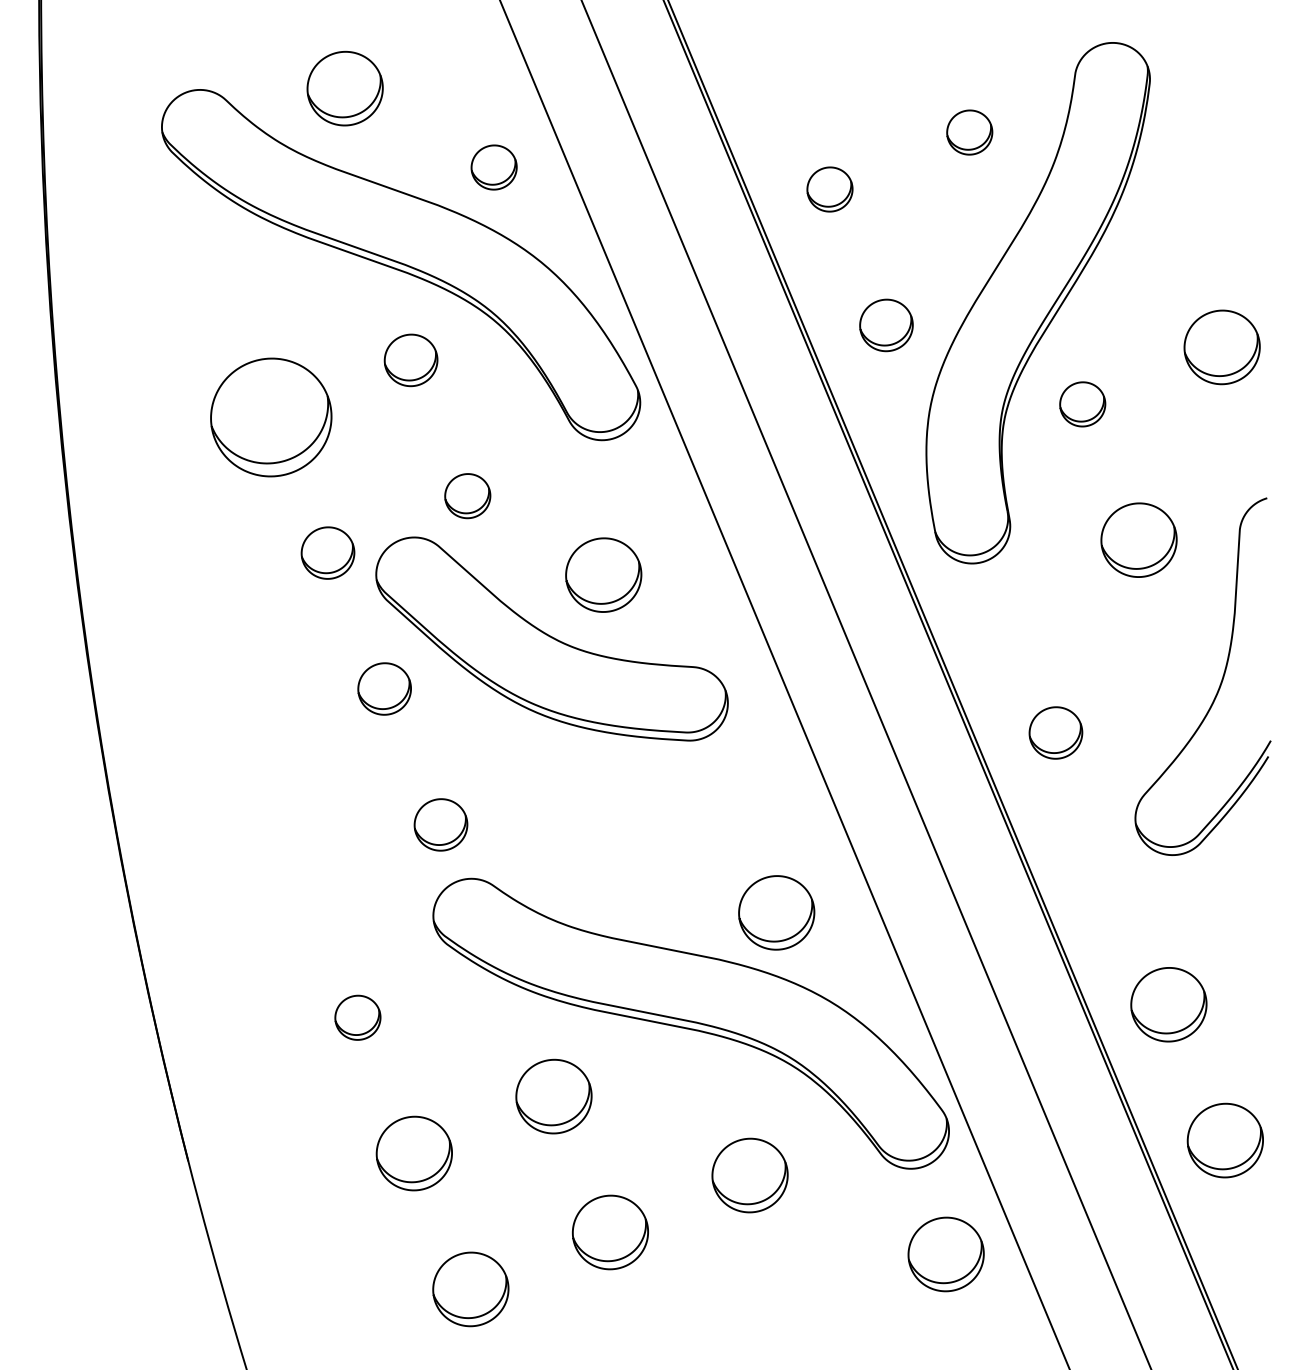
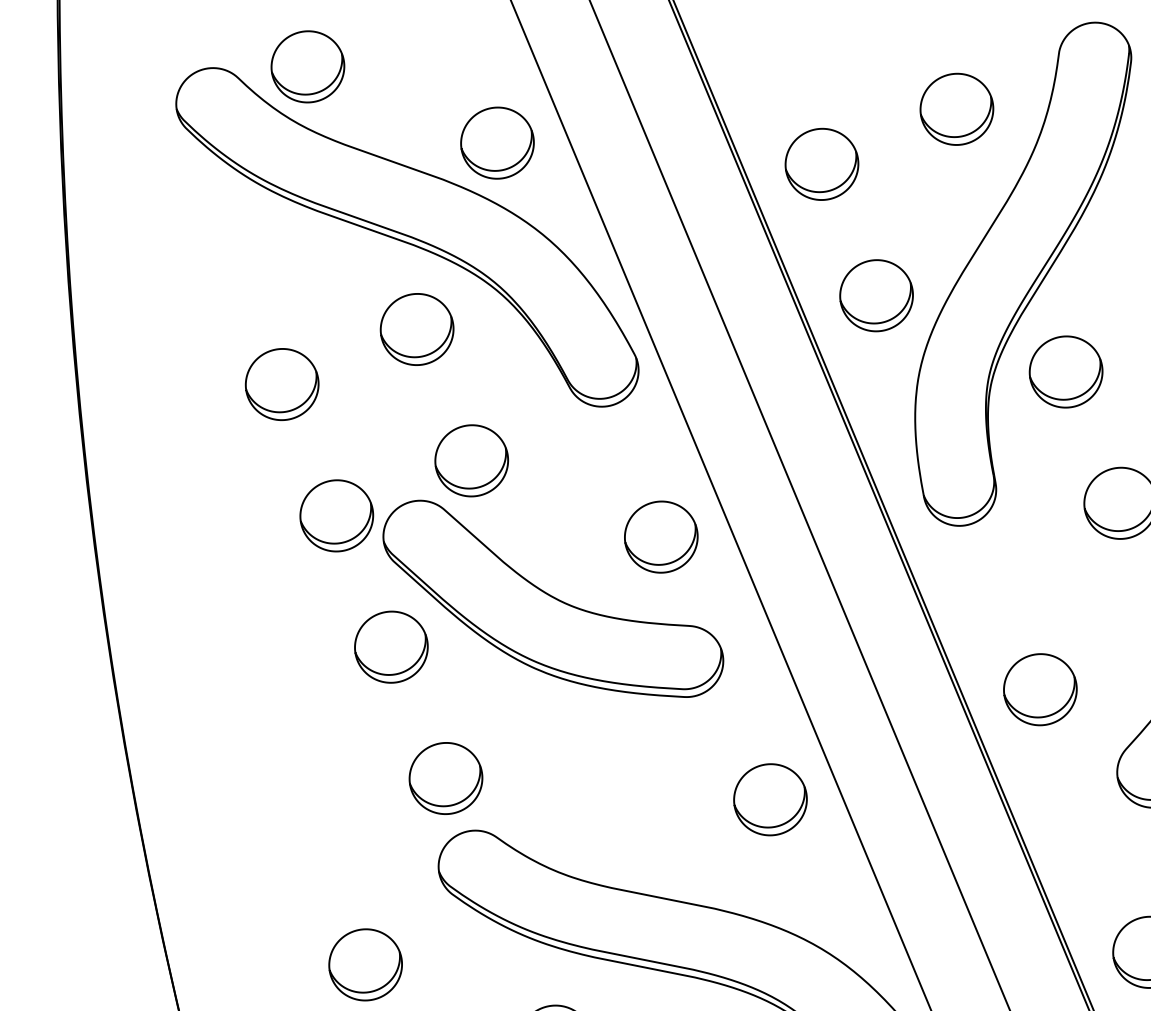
part: (344, 88) -> (307, 66), moved
part: (969, 132) -> (956, 109), size x1.67
part: (493, 167) -> (496, 143), size x1.67
part: (829, 189) -> (821, 164), size x1.67
part: (886, 325) -> (876, 295), size x1.43
part: (410, 360) -> (416, 329), size x1.43
part: (1082, 404) -> (1066, 372), size x1.67
part: (271, 416) -> (282, 383), size x0.62
part: (467, 495) -> (471, 460), size x1.67
part: (327, 552) -> (336, 515), size x1.43
part: (603, 574) -> (661, 536), moved
part: (384, 688) -> (391, 646), size x1.43
part: (1055, 732) -> (1039, 689), size x1.43
part: (440, 824) -> (445, 778), size x1.43
part: (776, 912) -> (770, 799), moved
part: (357, 1017) -> (365, 964), size x1.67

